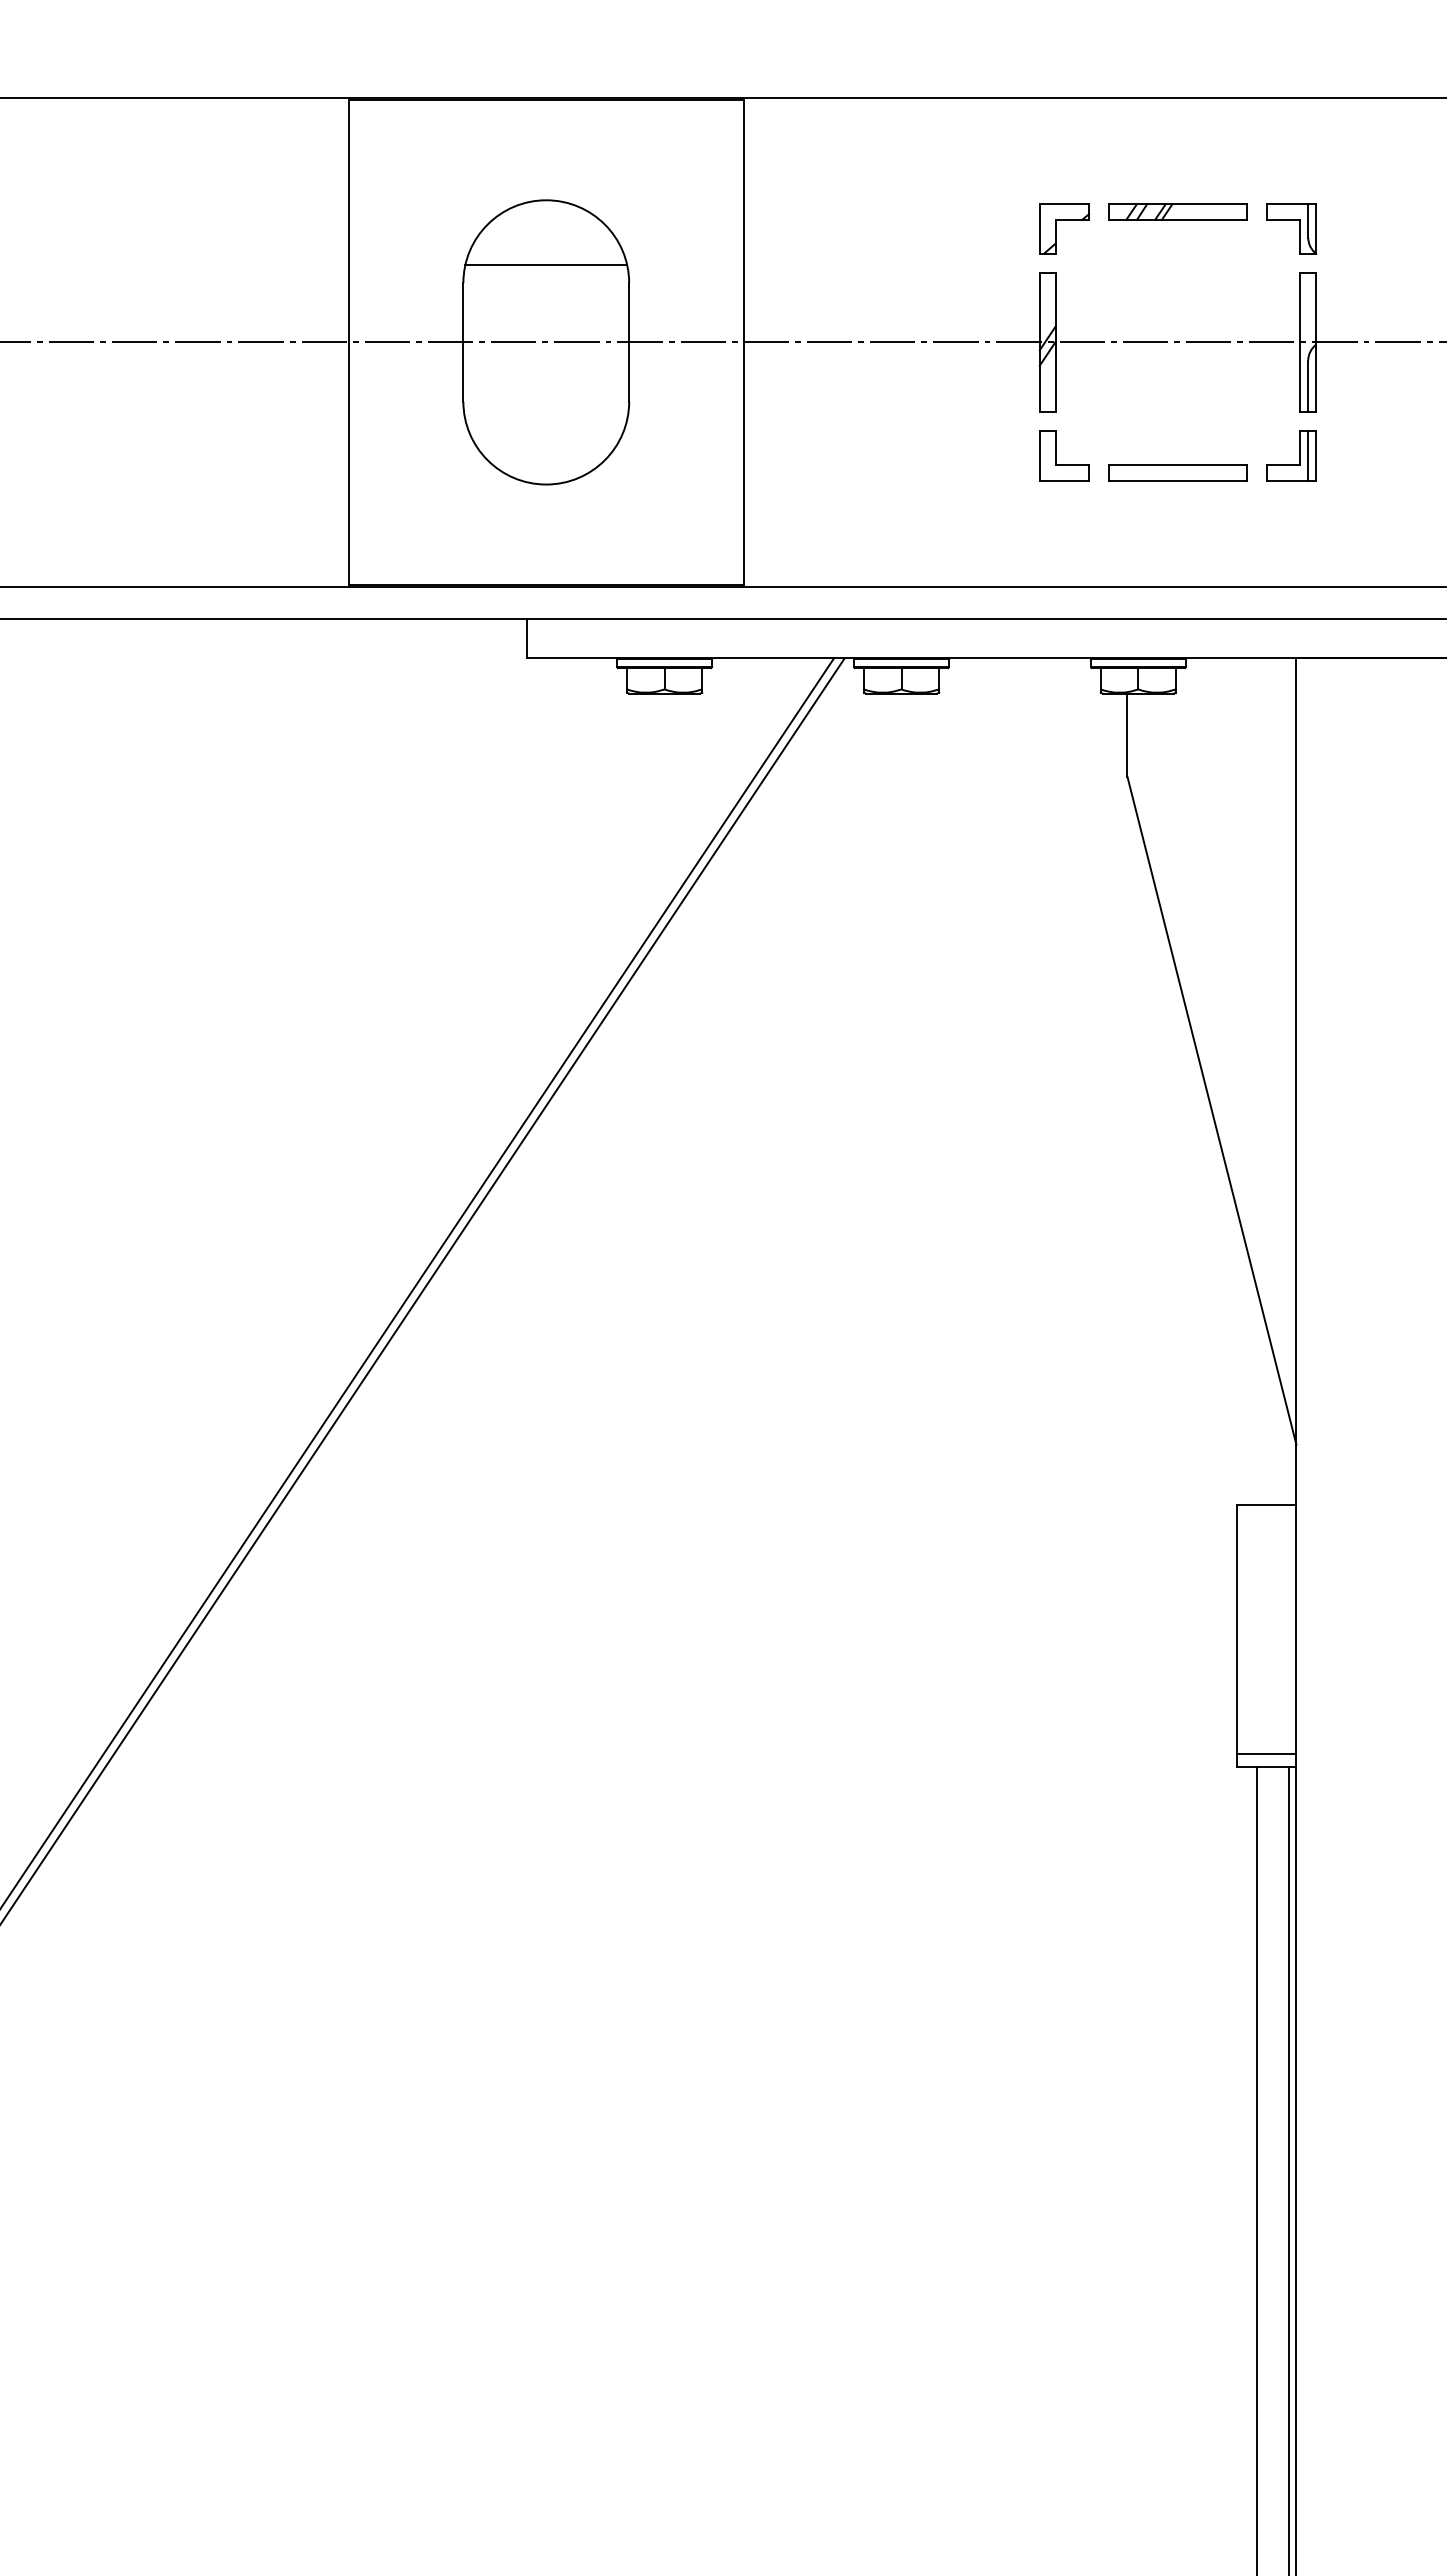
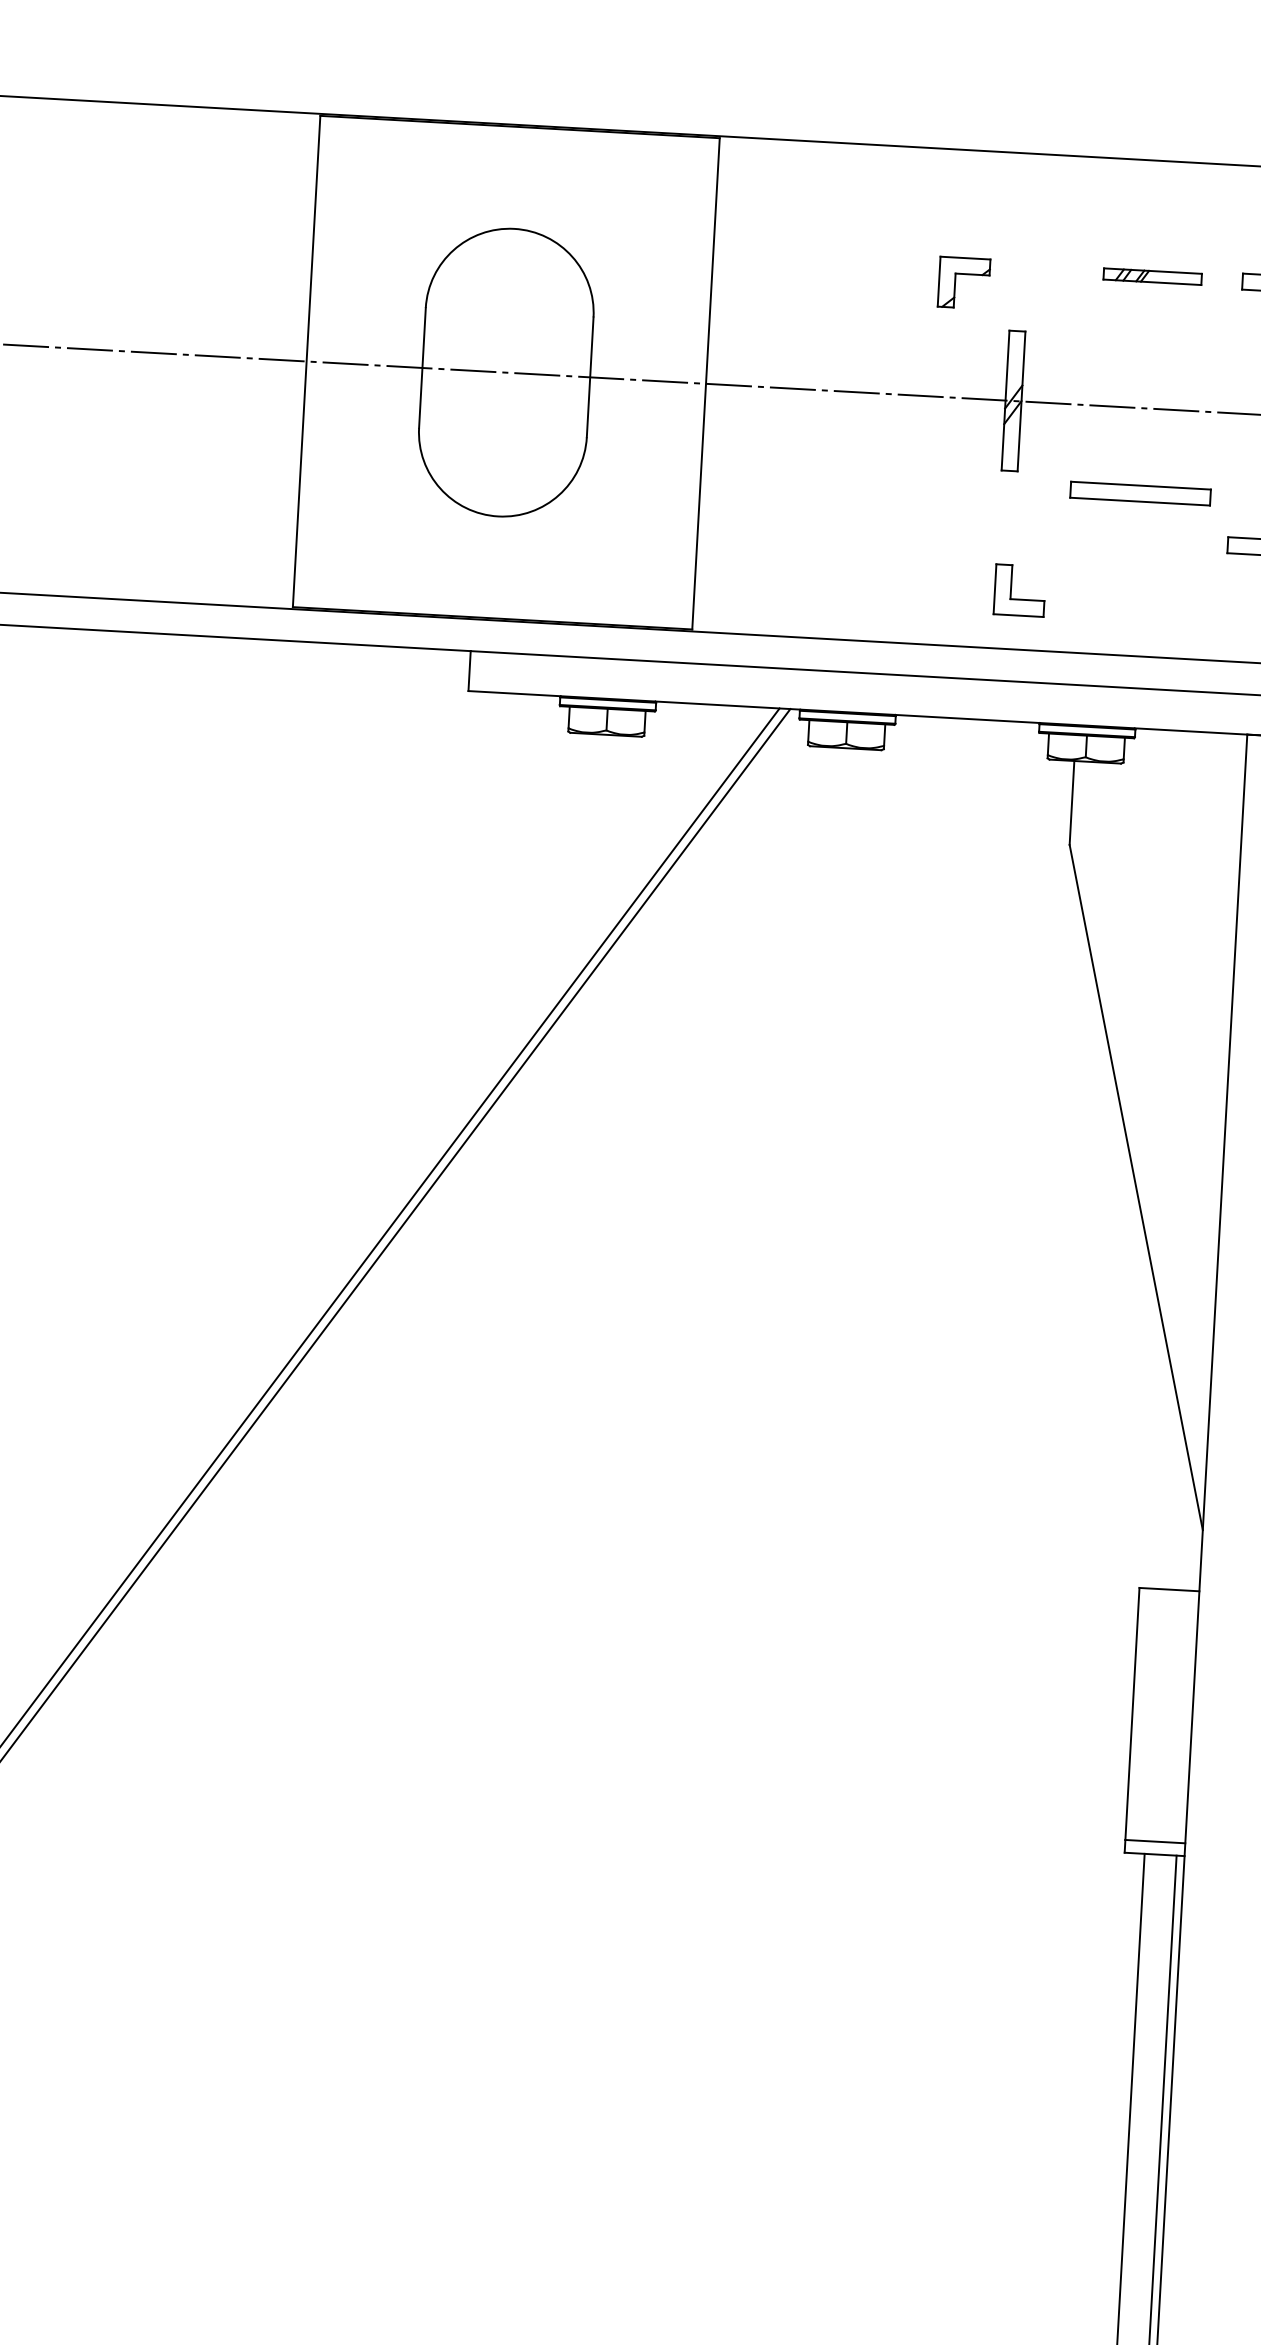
part: (1177, 212) -> (1152, 276), size x0.7
part: (1064, 220) -> (964, 274), moved
line: (545, 264) -> (509, 293), removed
part: (1056, 455) -> (1011, 589), moved
part: (1177, 472) -> (1140, 493), moved

